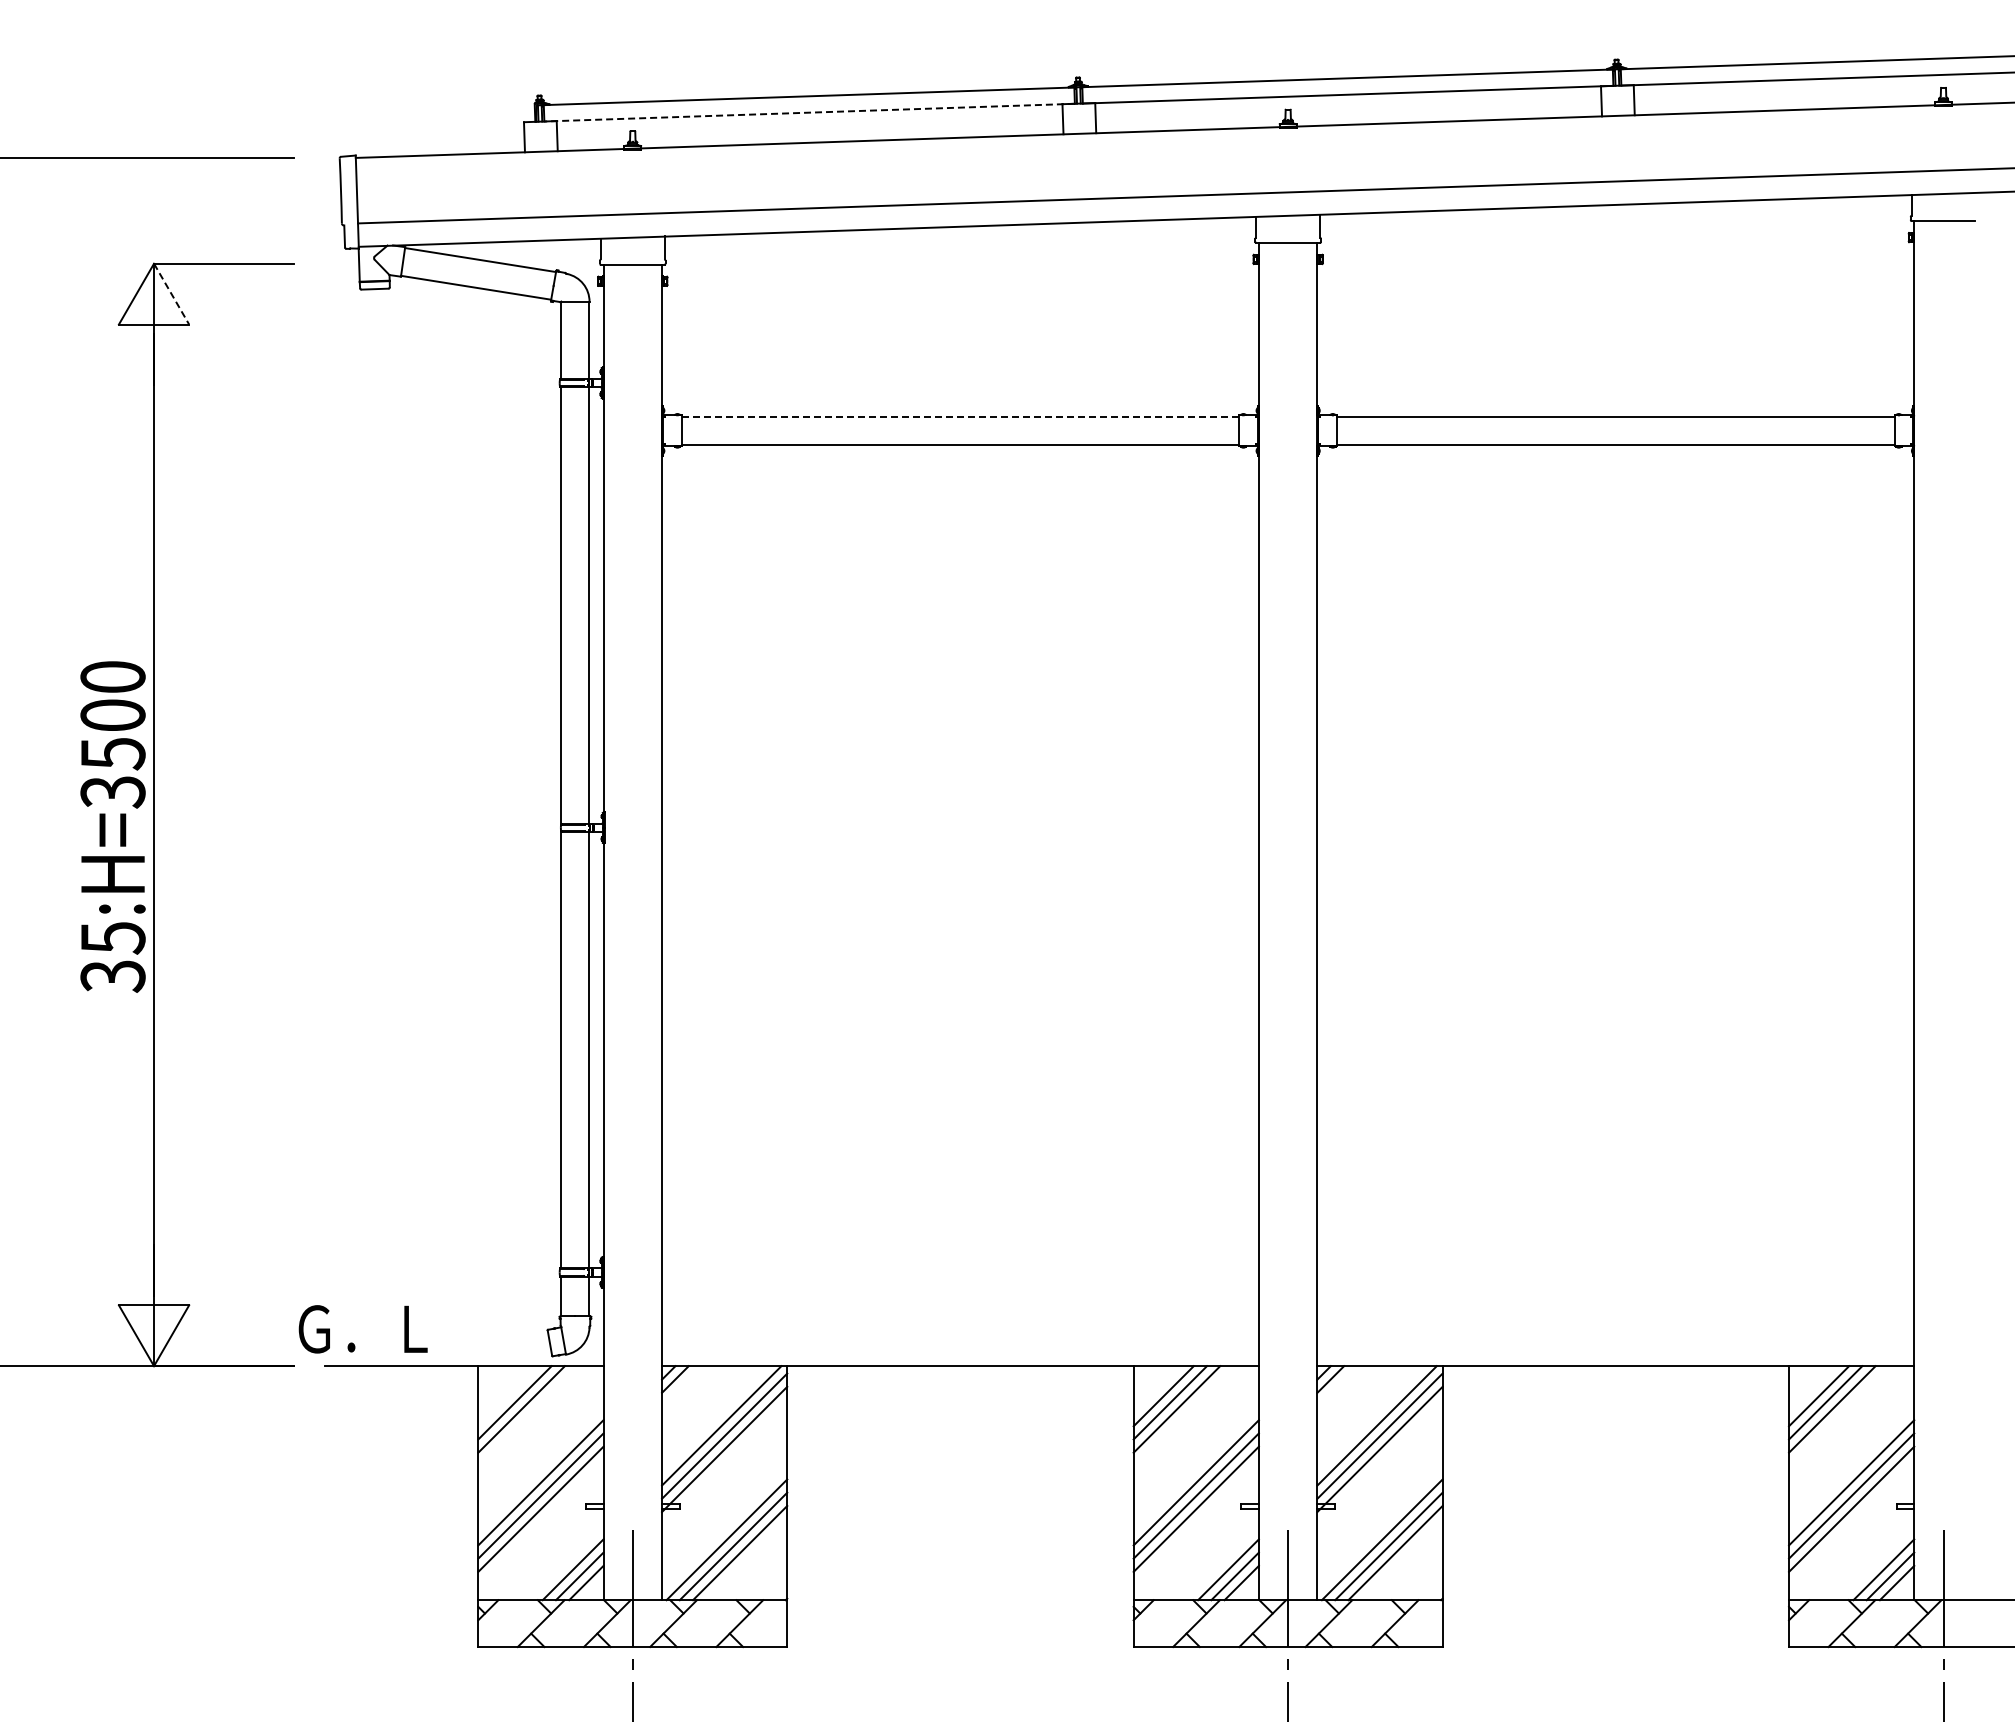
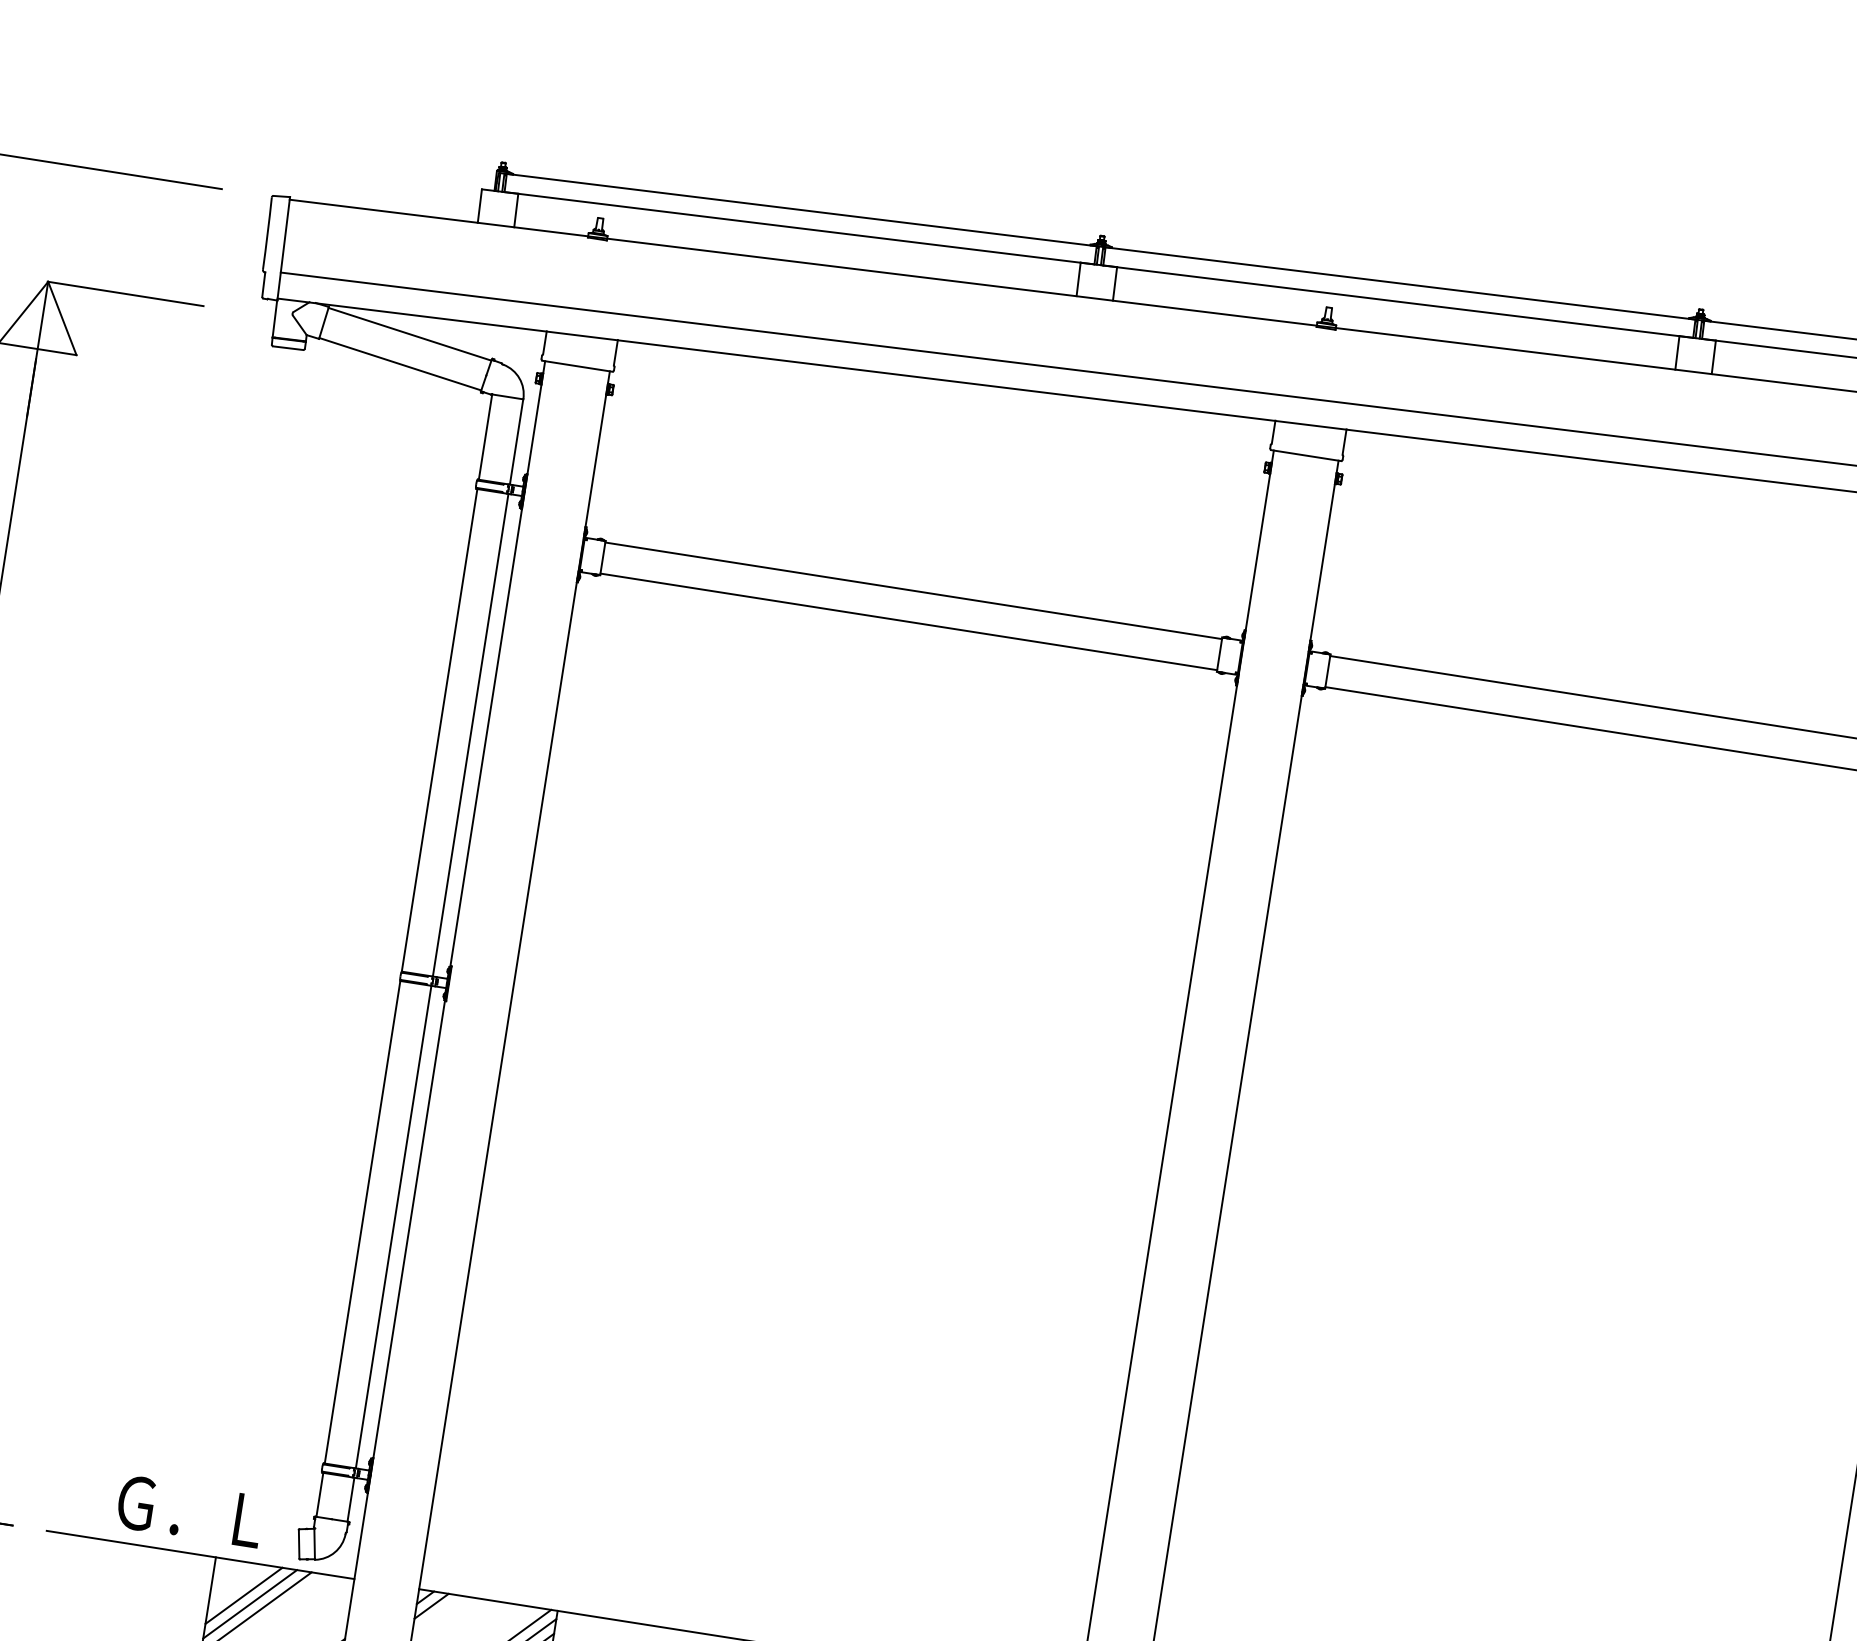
line: (809, 112) -> (799, 228), dashed -> solid
line: (171, 294) -> (62, 318), dashed -> solid
line: (960, 416) -> (913, 590), dashed -> solid
text: (362, 1329) -> (189, 1511), moved
line: (508, 1396) -> (244, 1596), added

